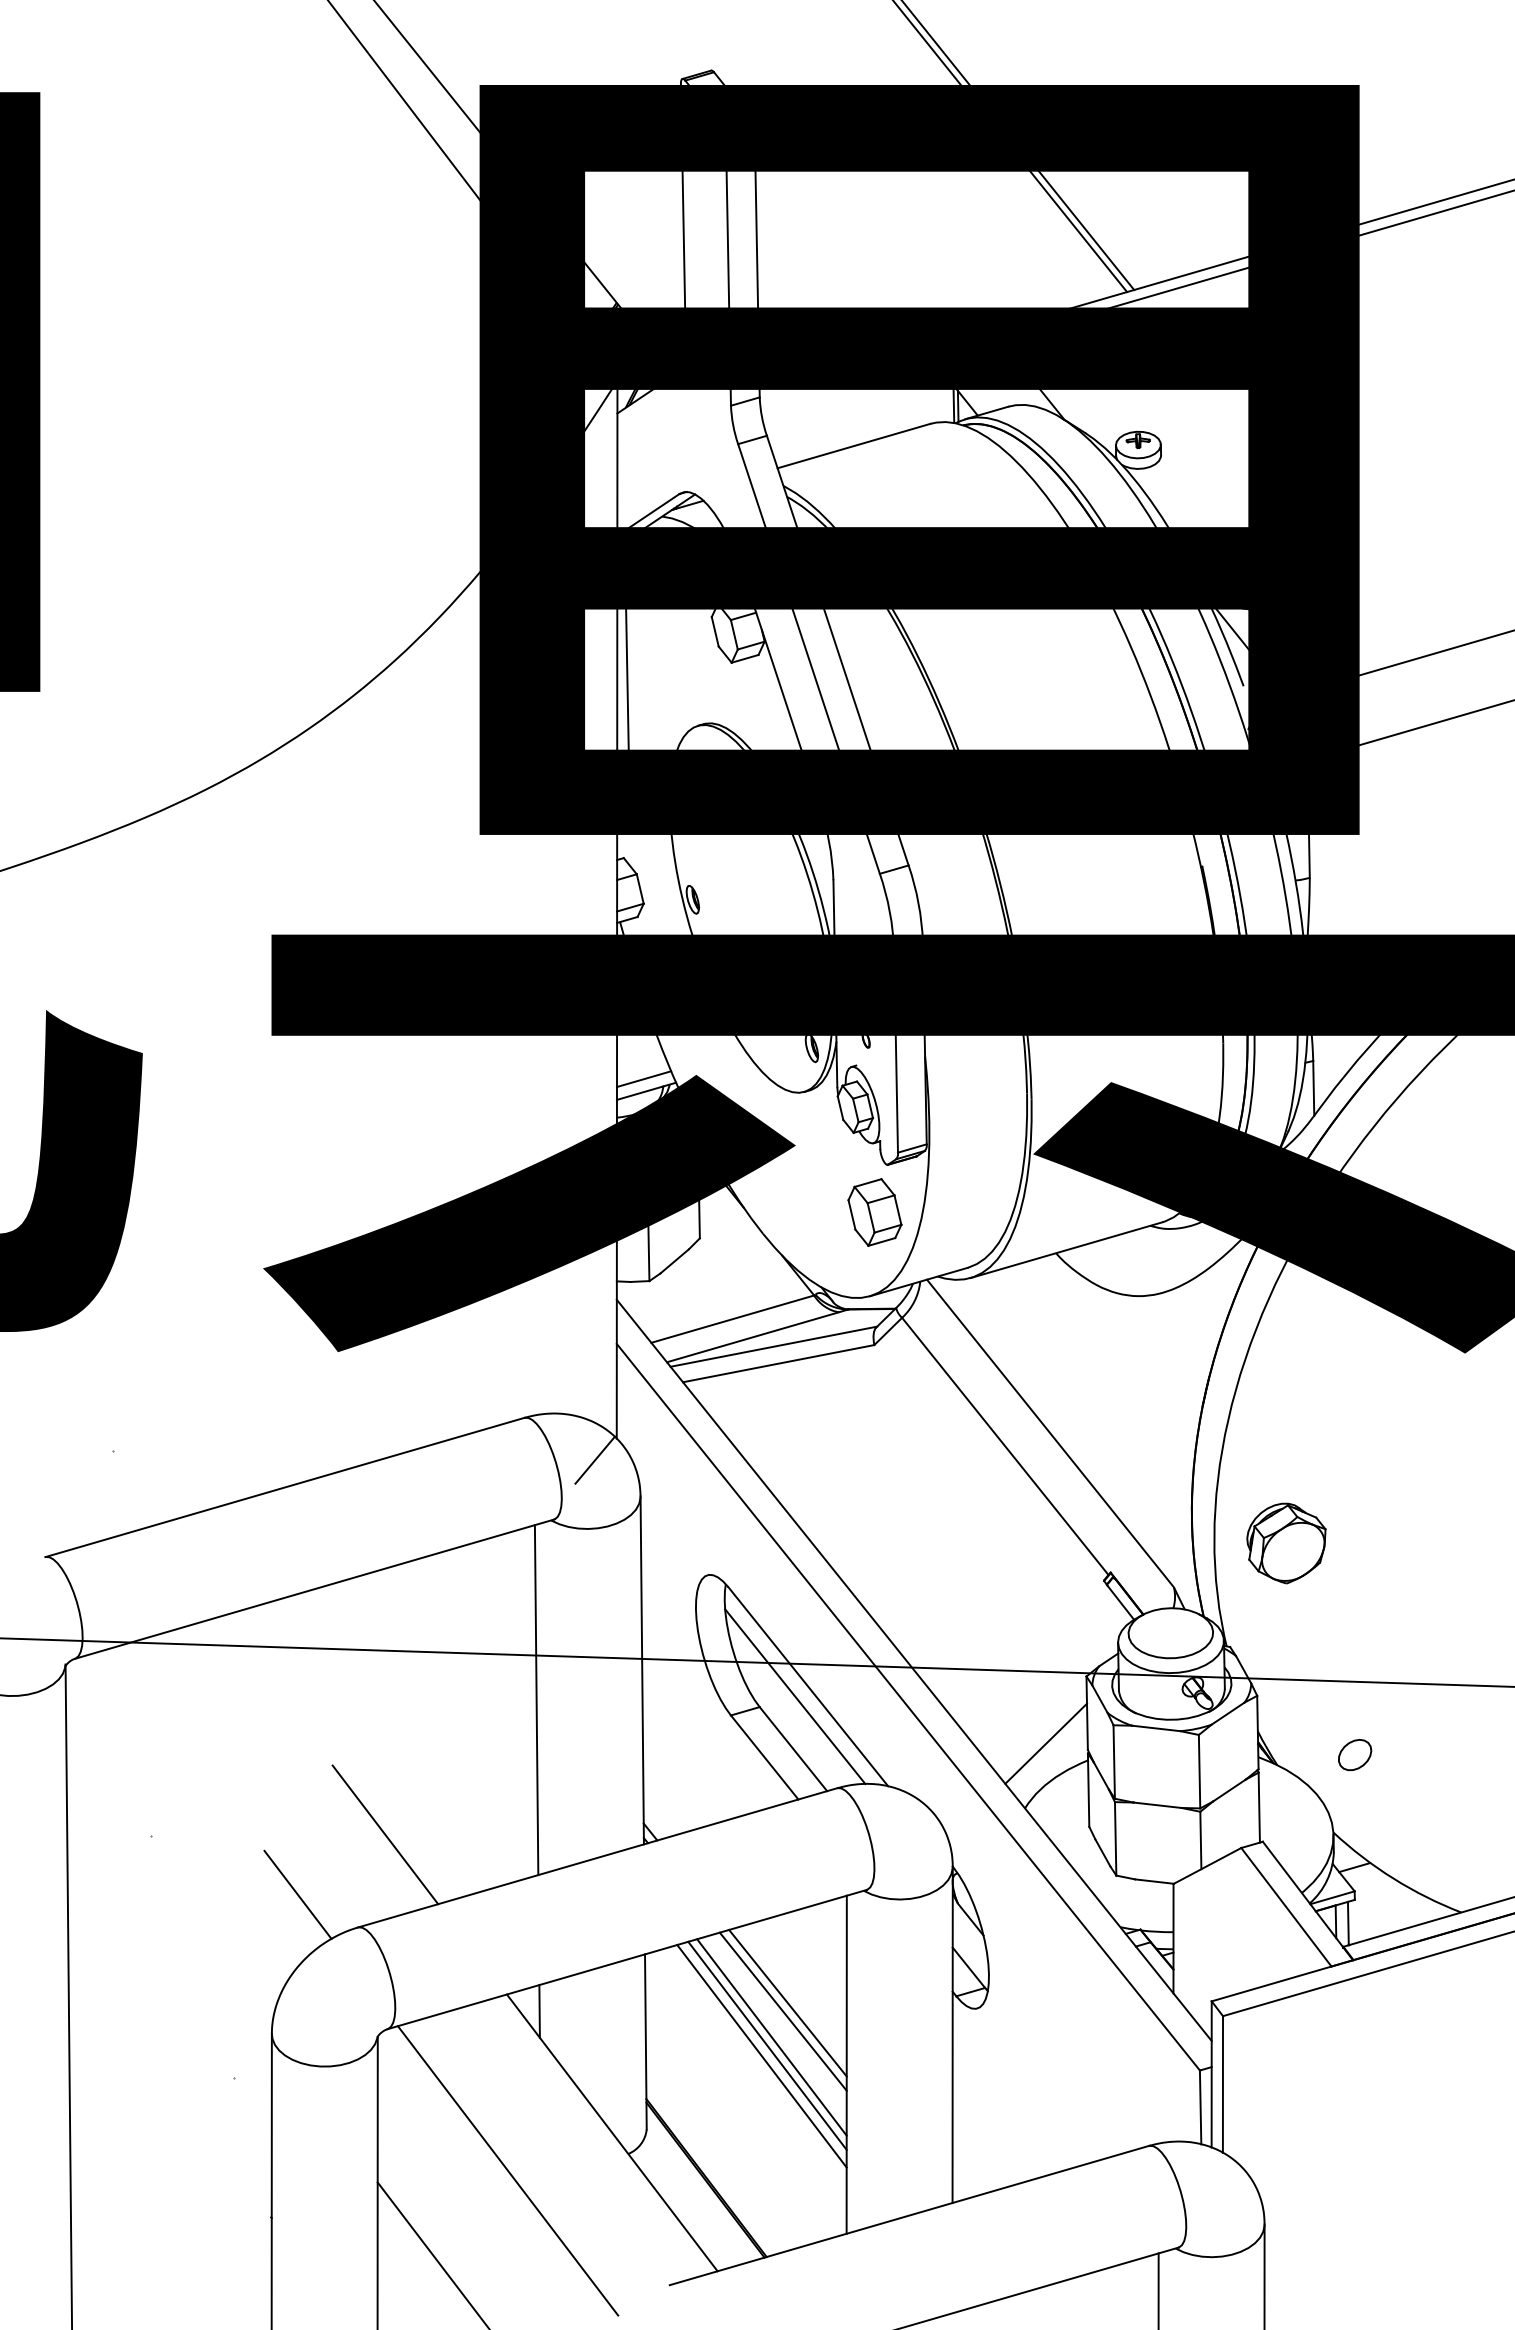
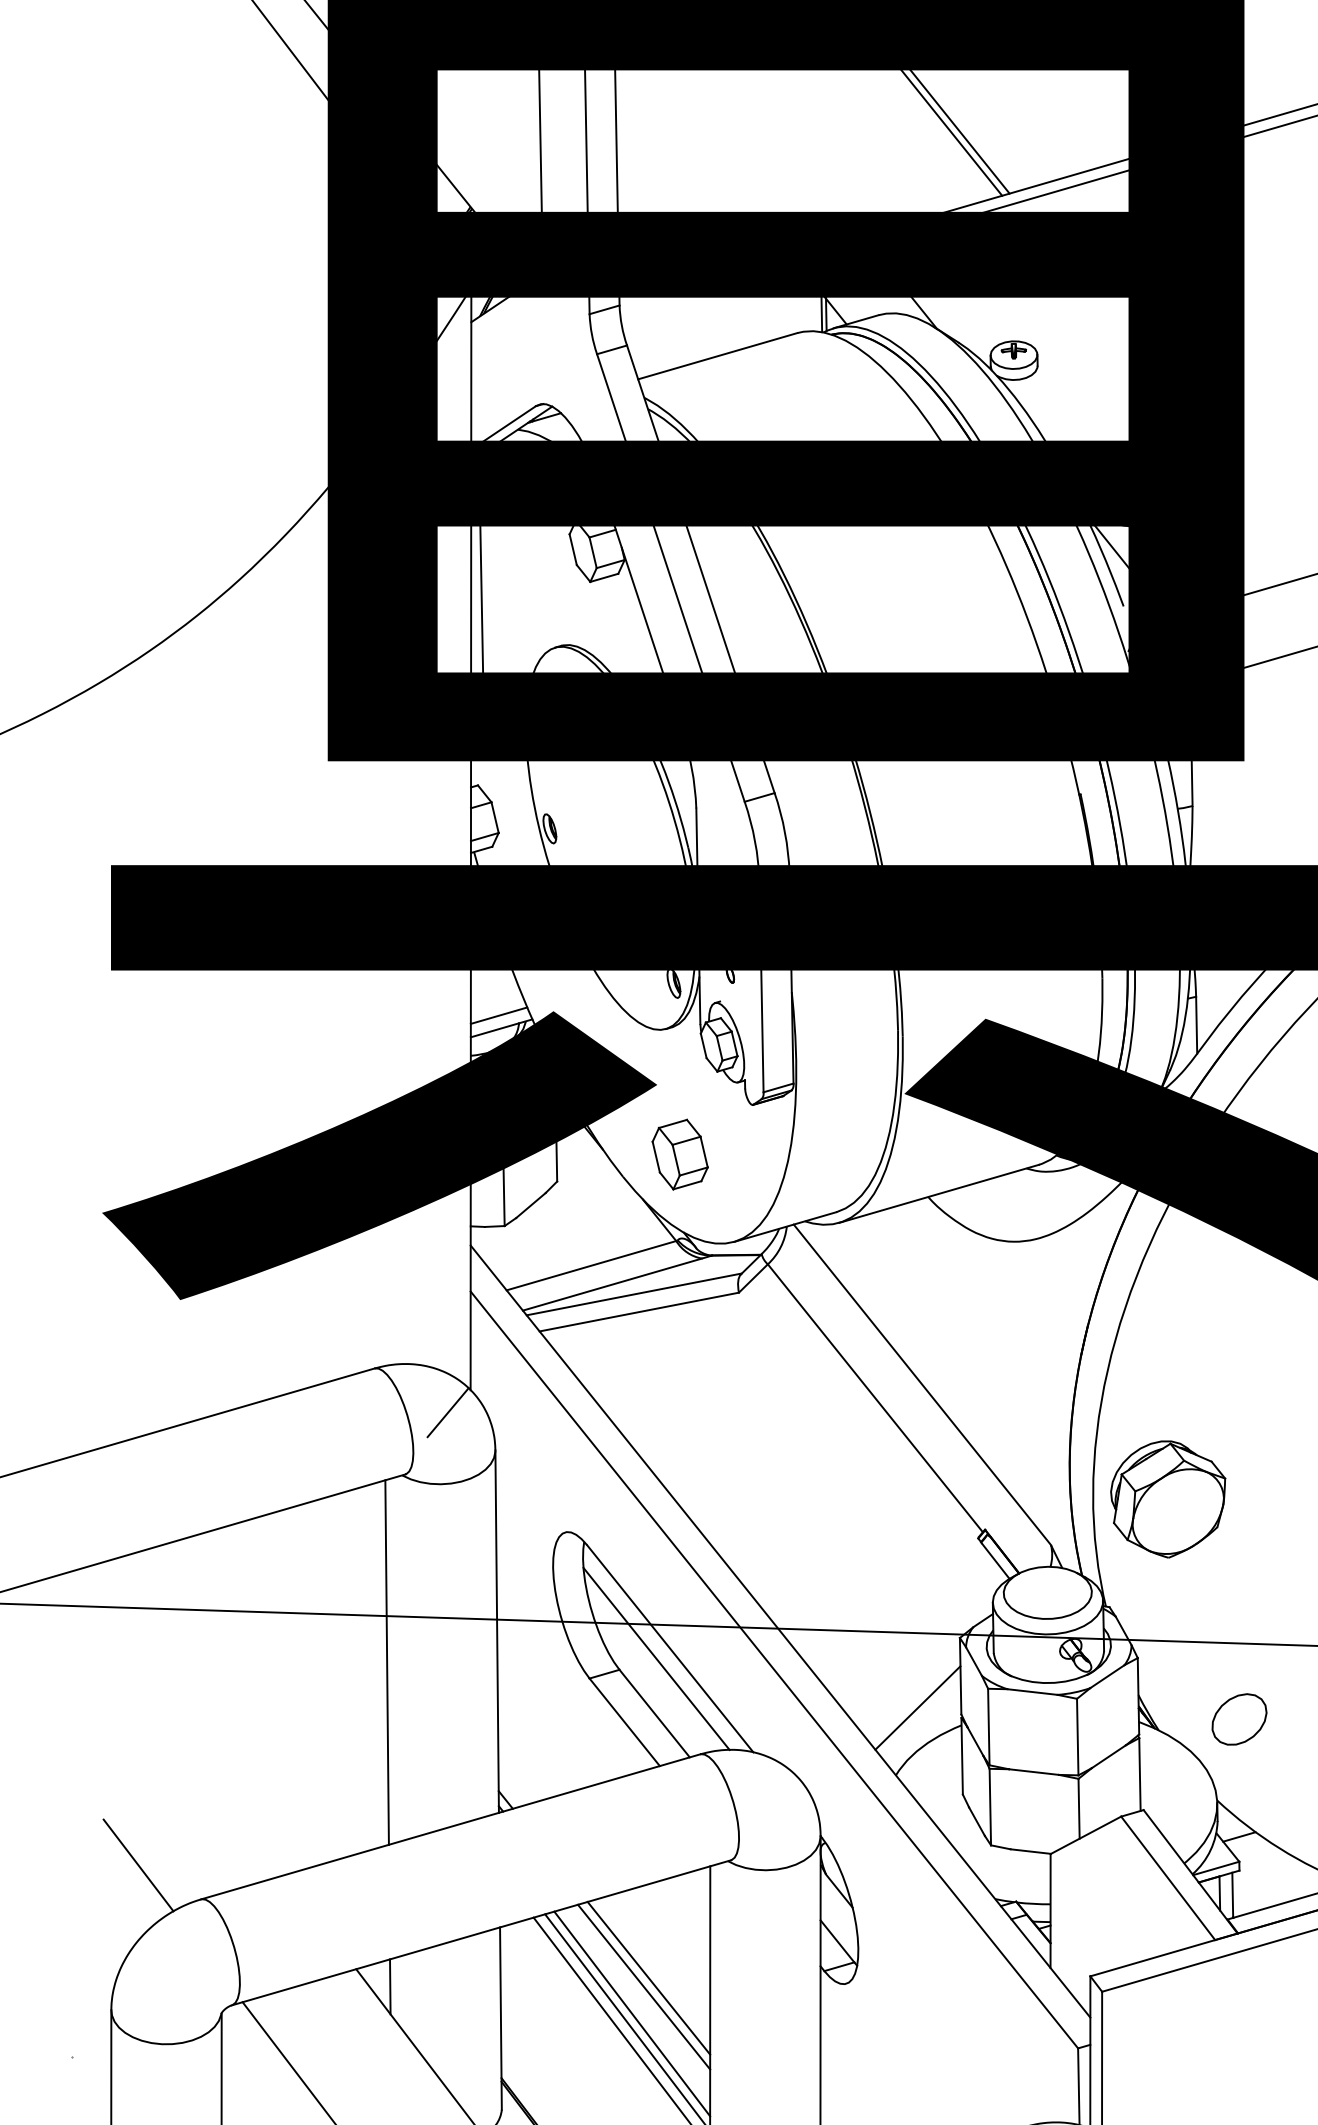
part: (874, 1212) -> (679, 1154), moved
part: (1286, 1543) -> (1168, 1499), size x1.4
part: (1355, 1755) -> (1240, 1720), size x1.6
line: (385, 1834) -> (229, 1802), removed

